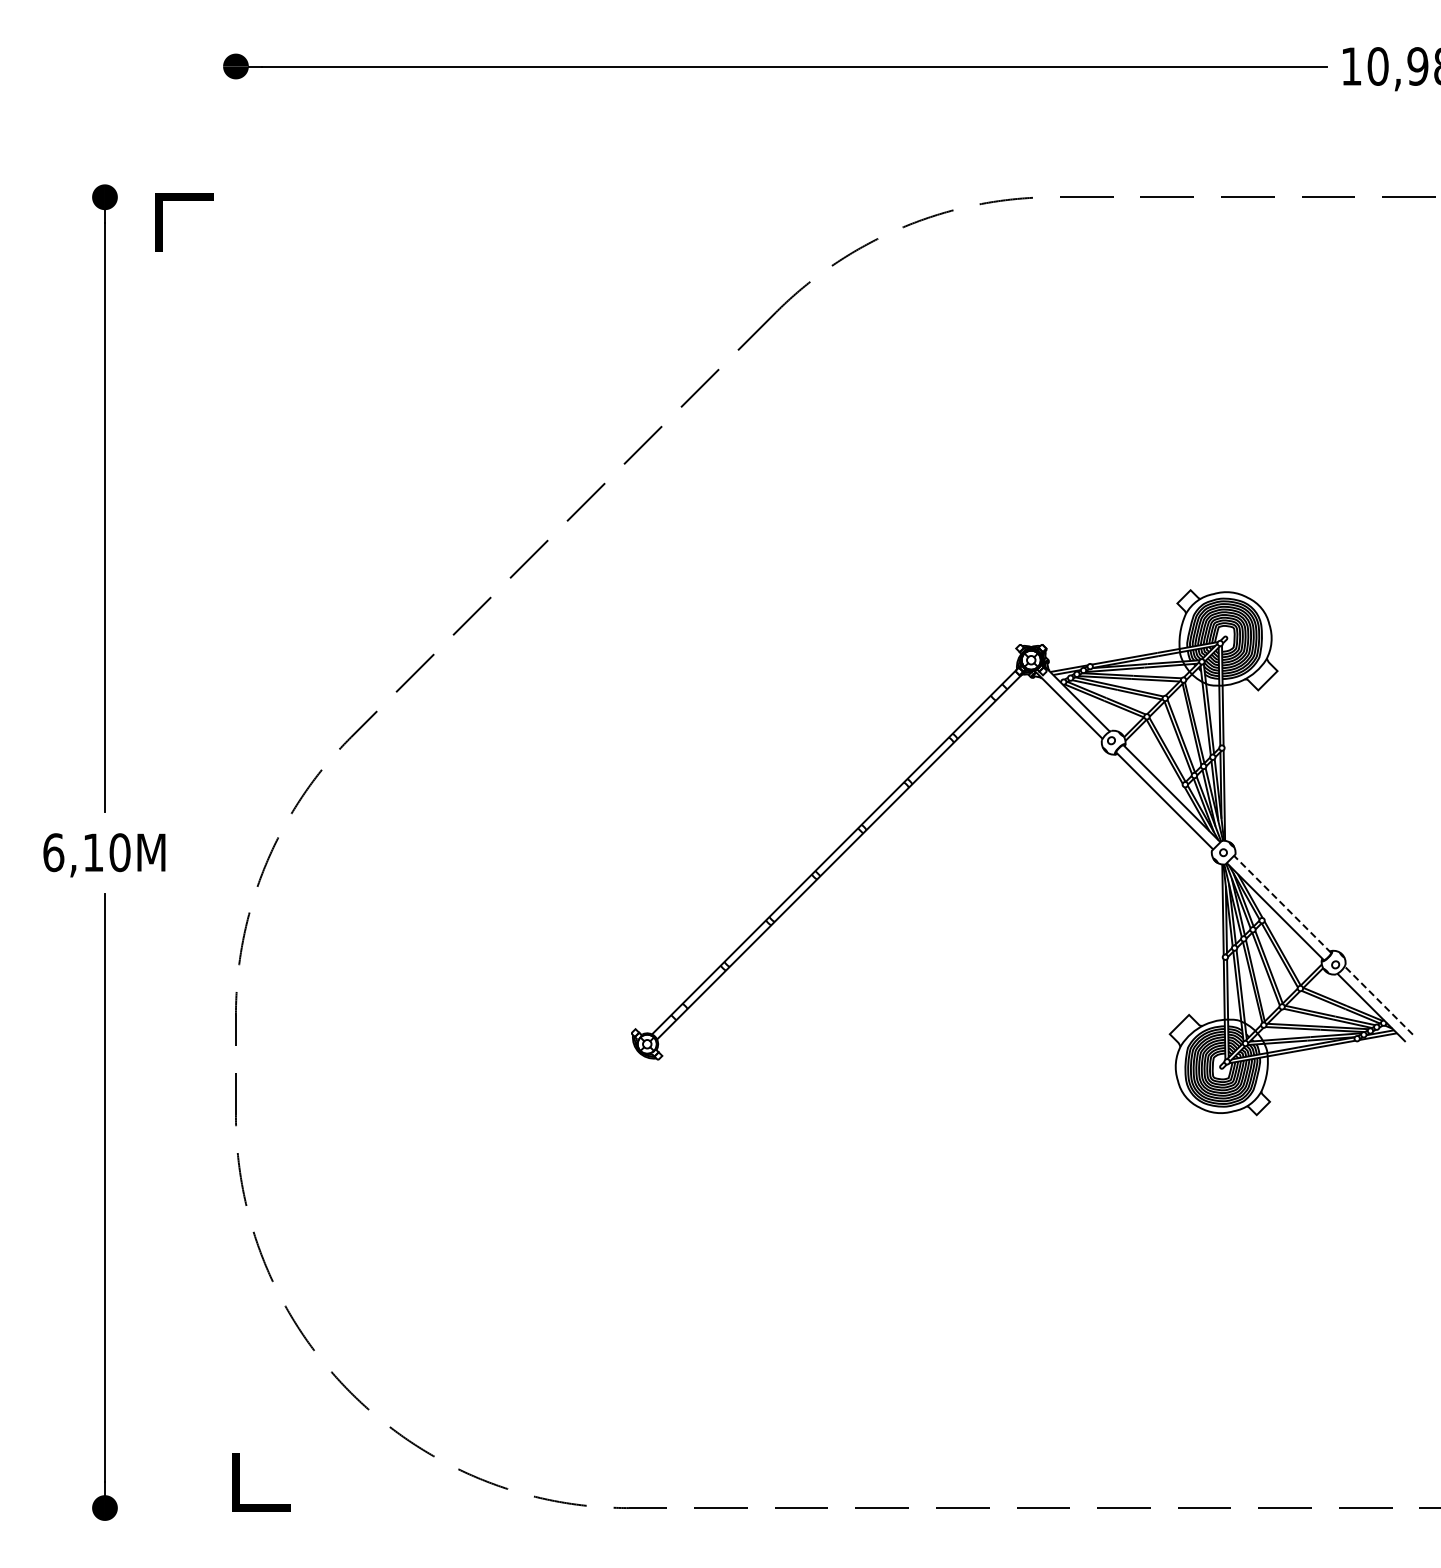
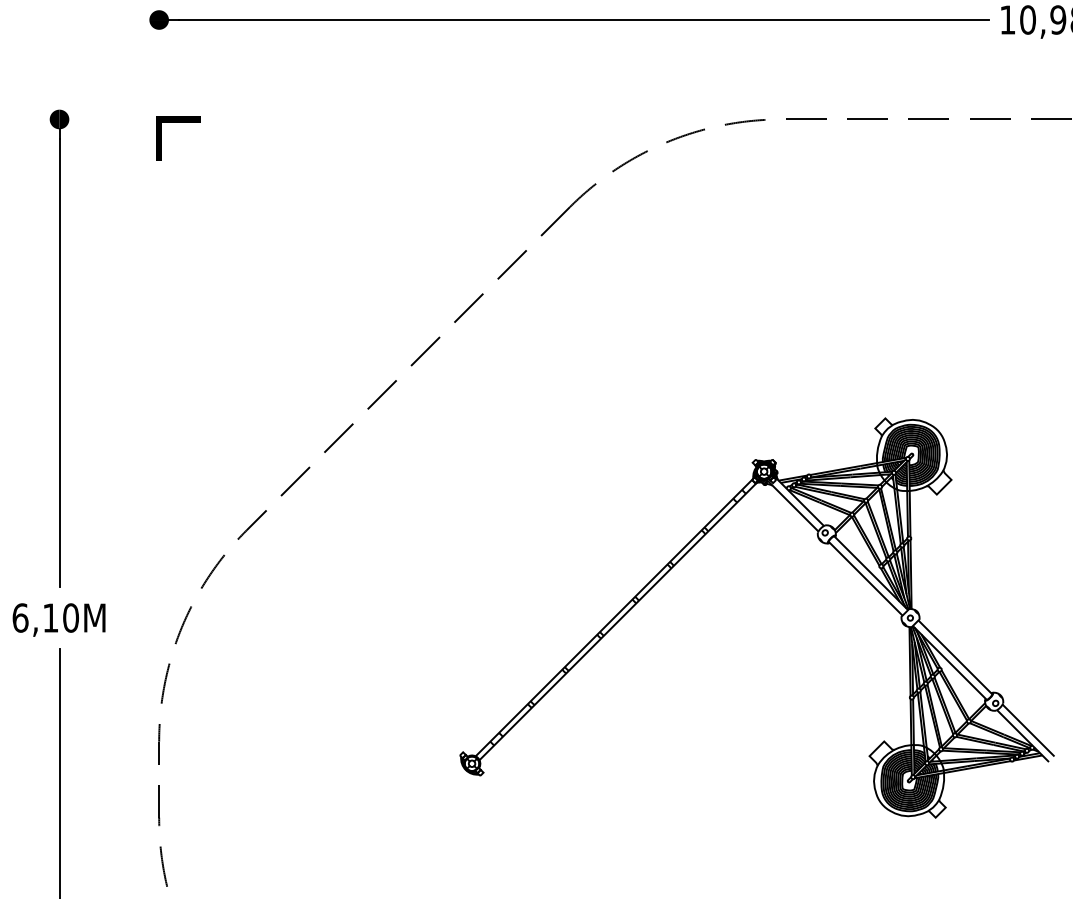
line: (184, 200) -> (178, 121), moved
line: (1282, 904) -> (955, 657), dashed -> solid
line: (1378, 1000) -> (1028, 730), dashed -> solid

